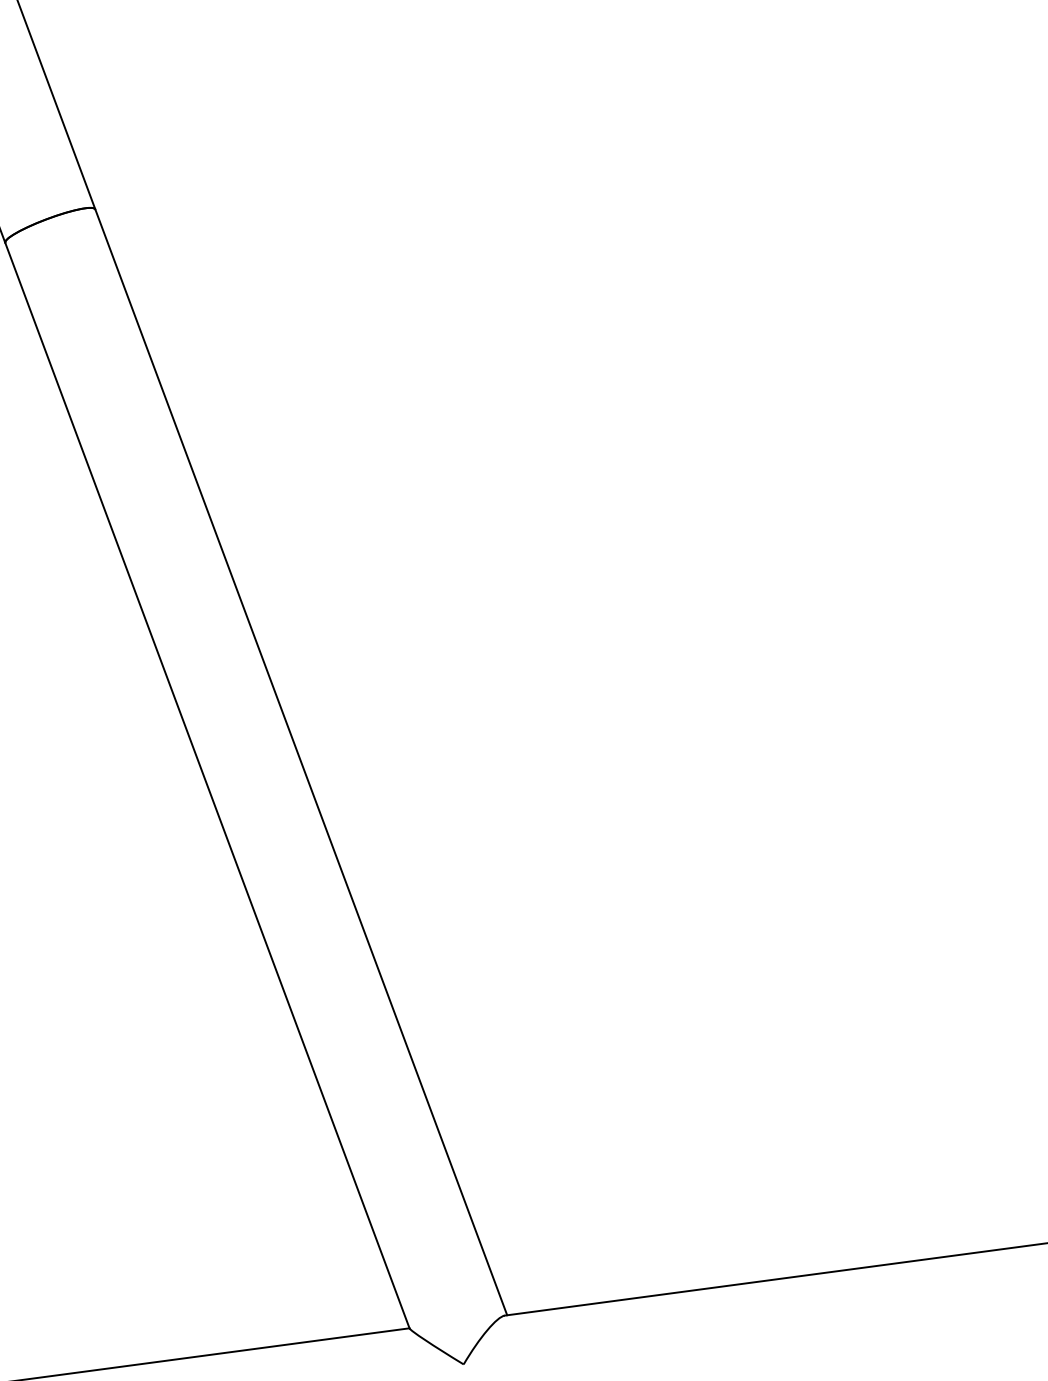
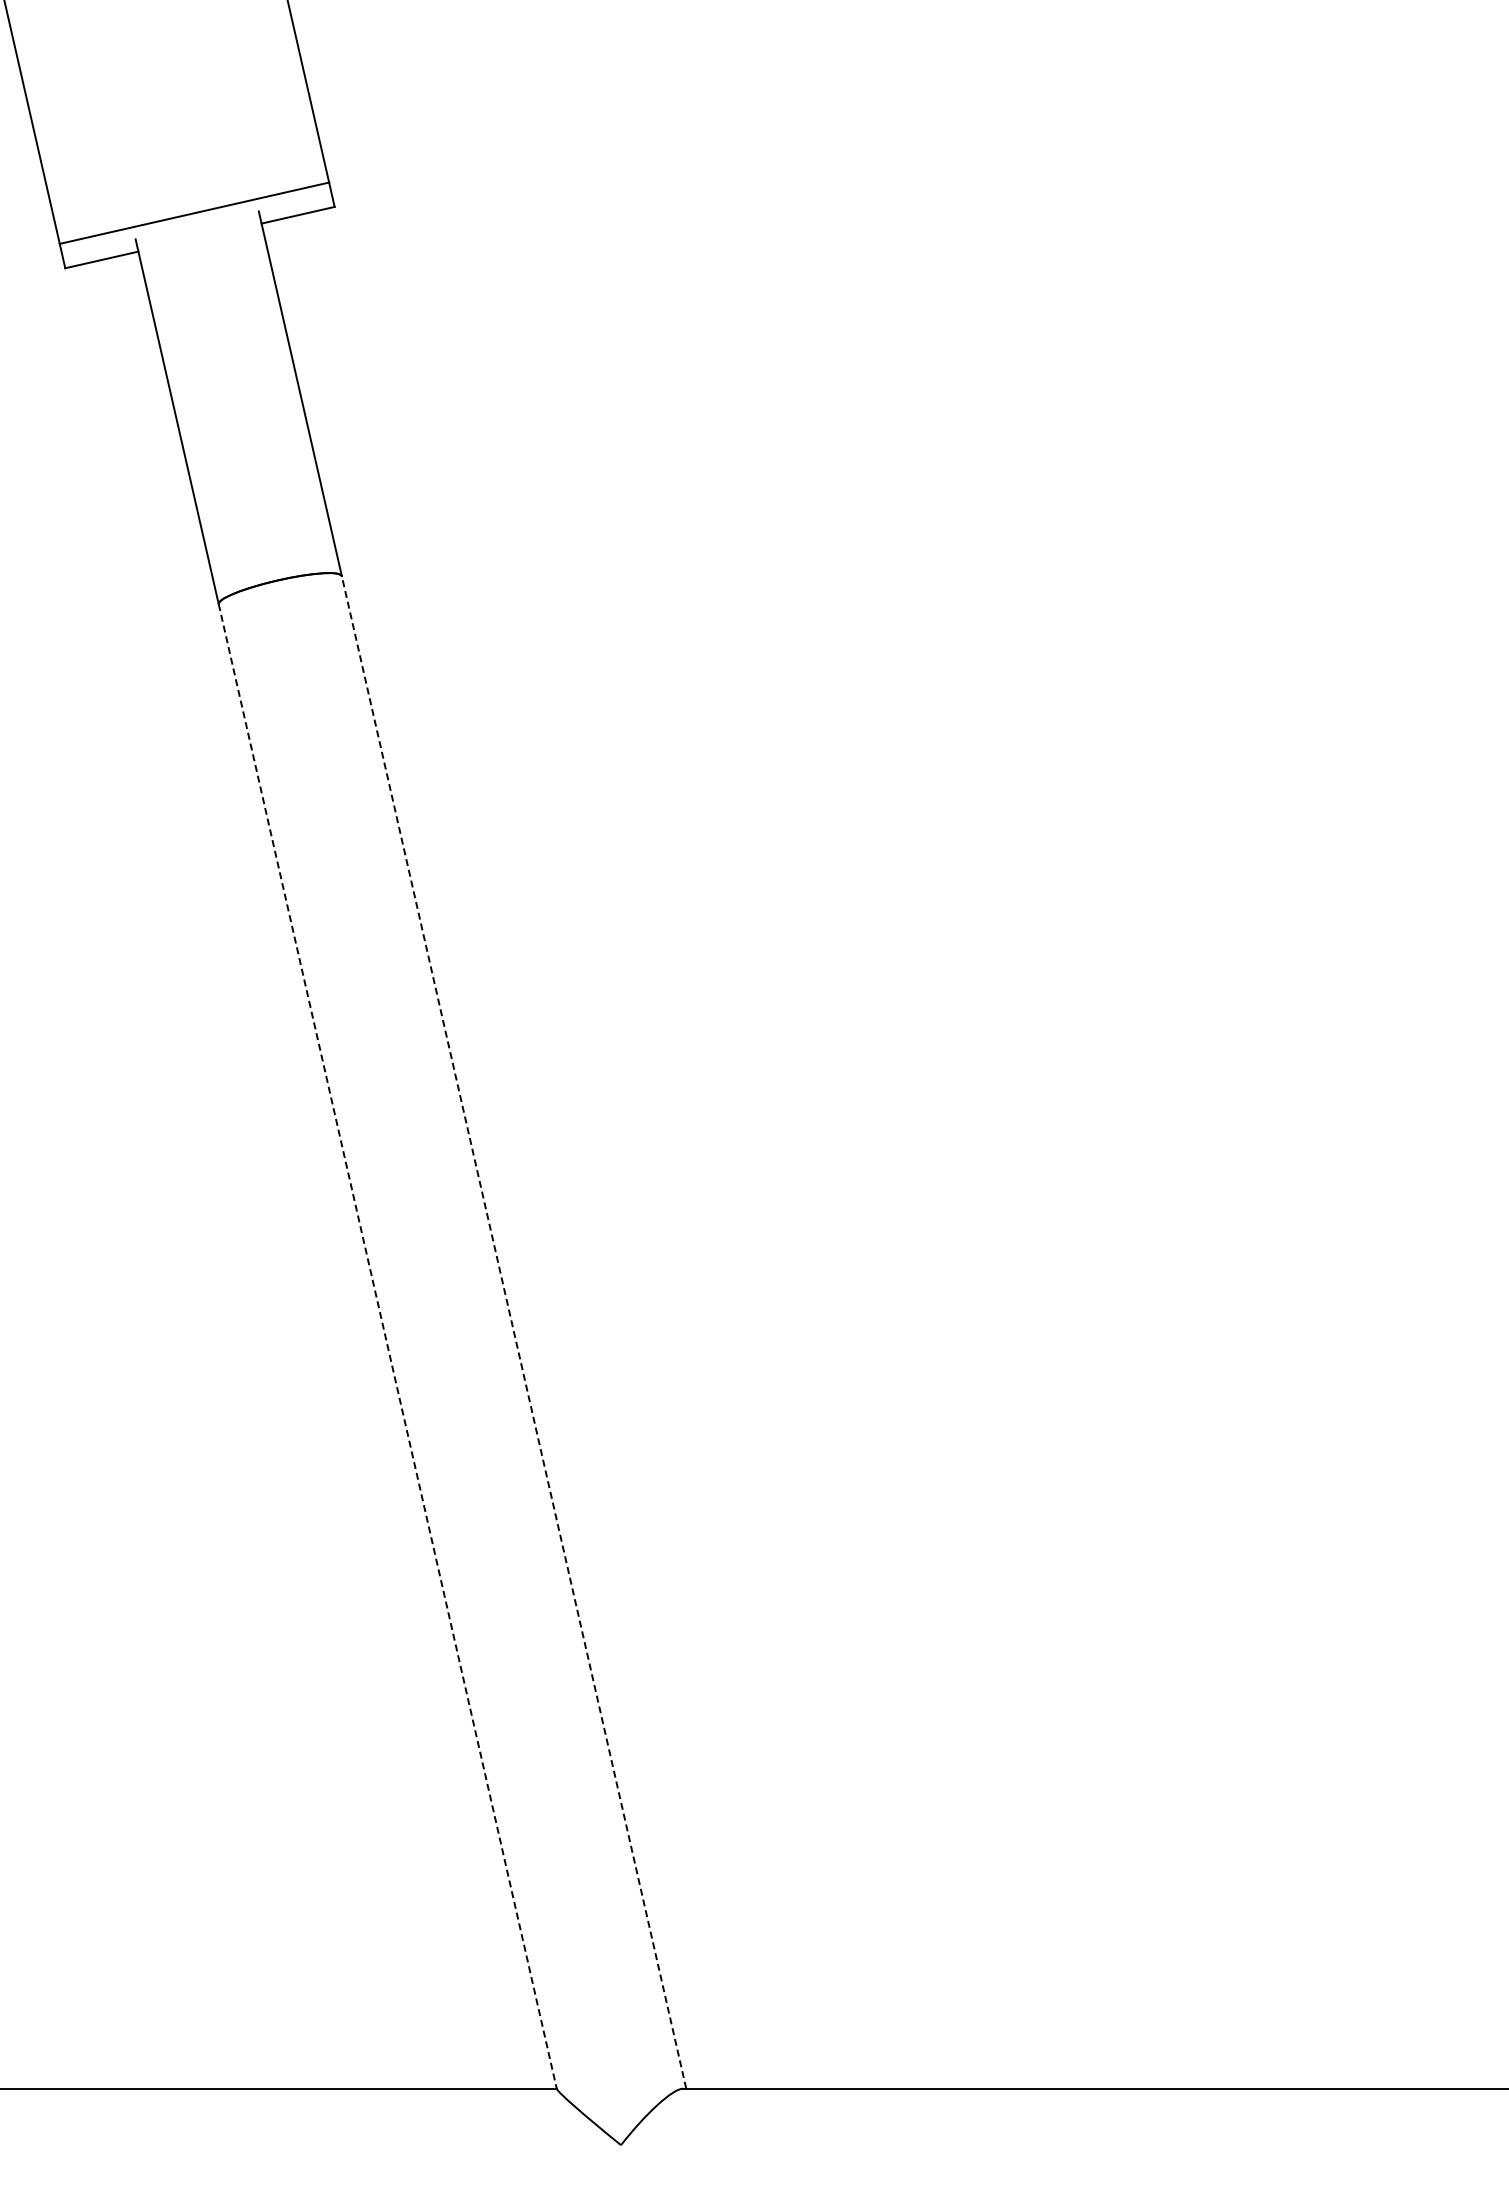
line: (301, 762) -> (514, 1332), solid -> dashed
line: (207, 786) -> (387, 1347), solid -> dashed

